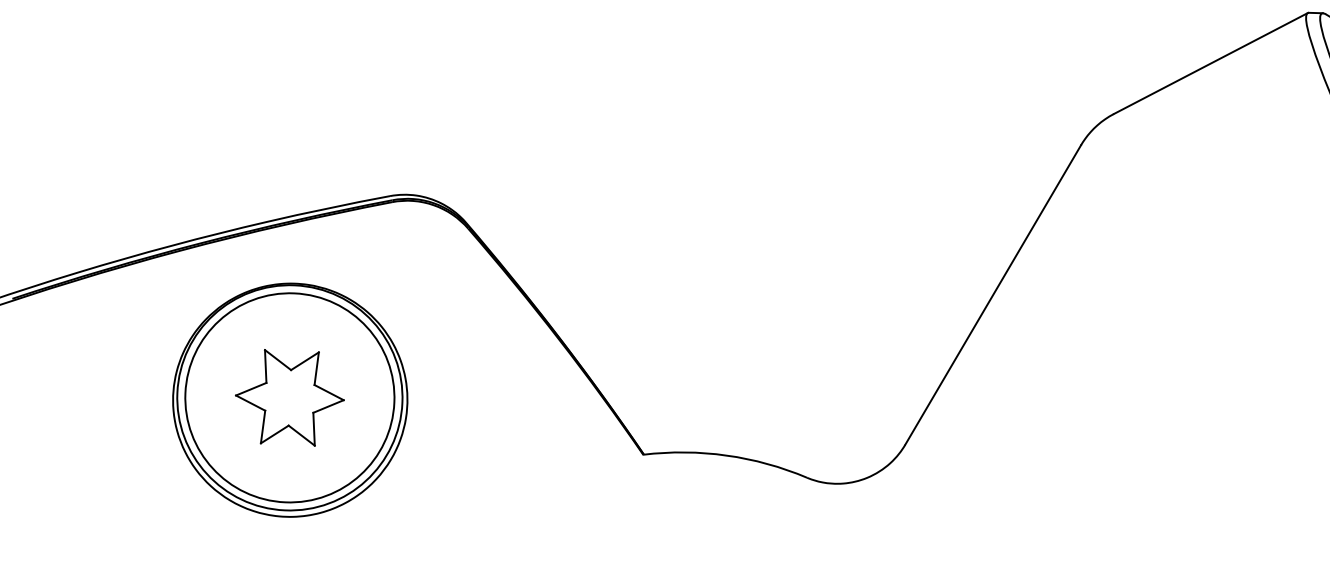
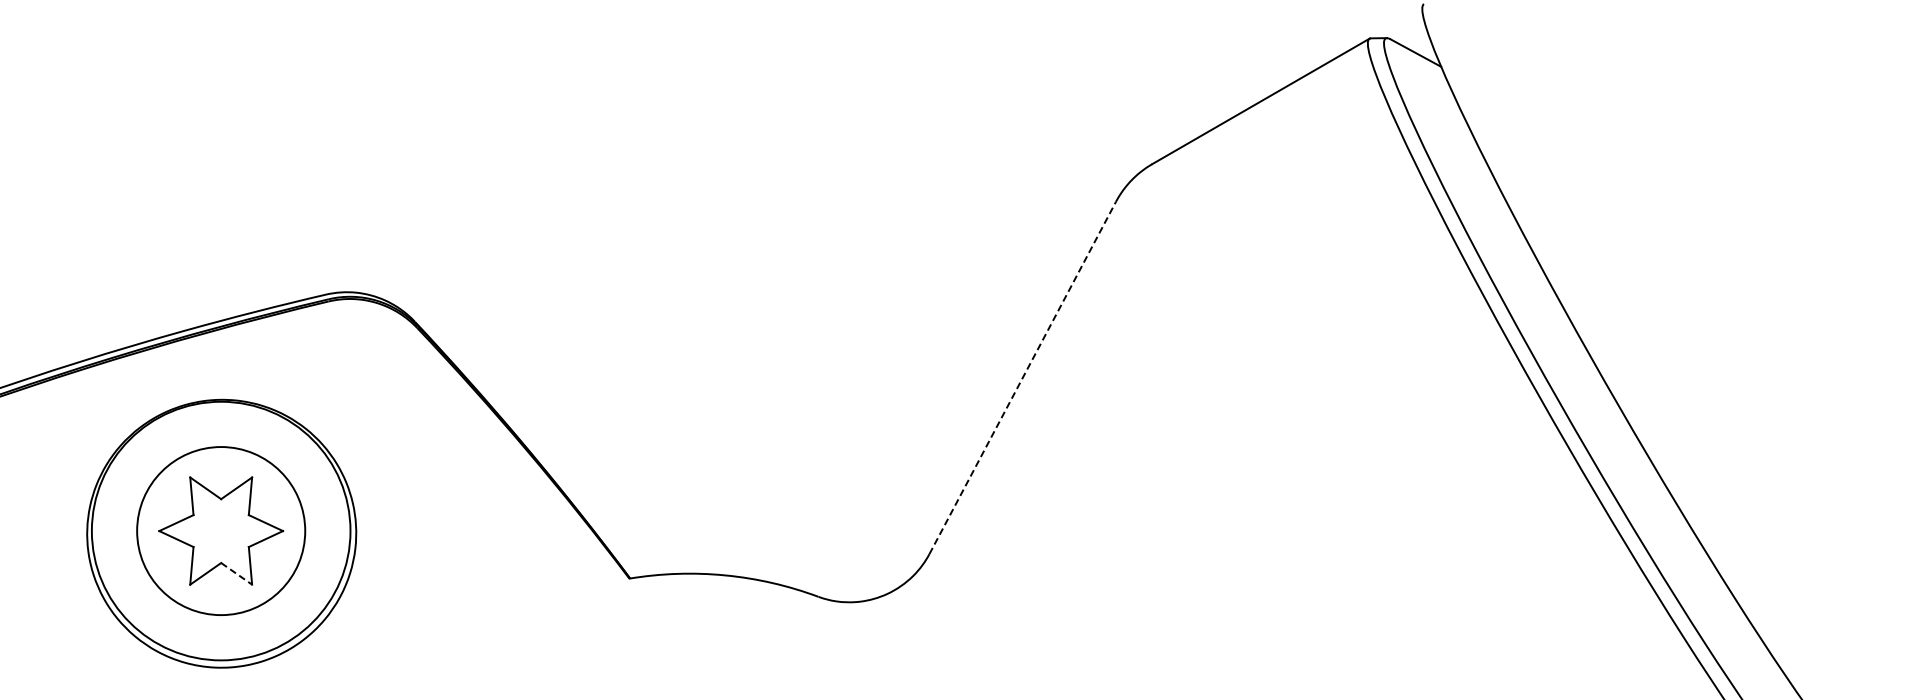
line: (992, 294) -> (1022, 377), solid -> dashed
circle: (290, 398) -> (221, 531), size x0.7
line: (301, 435) -> (236, 573), solid -> dashed

